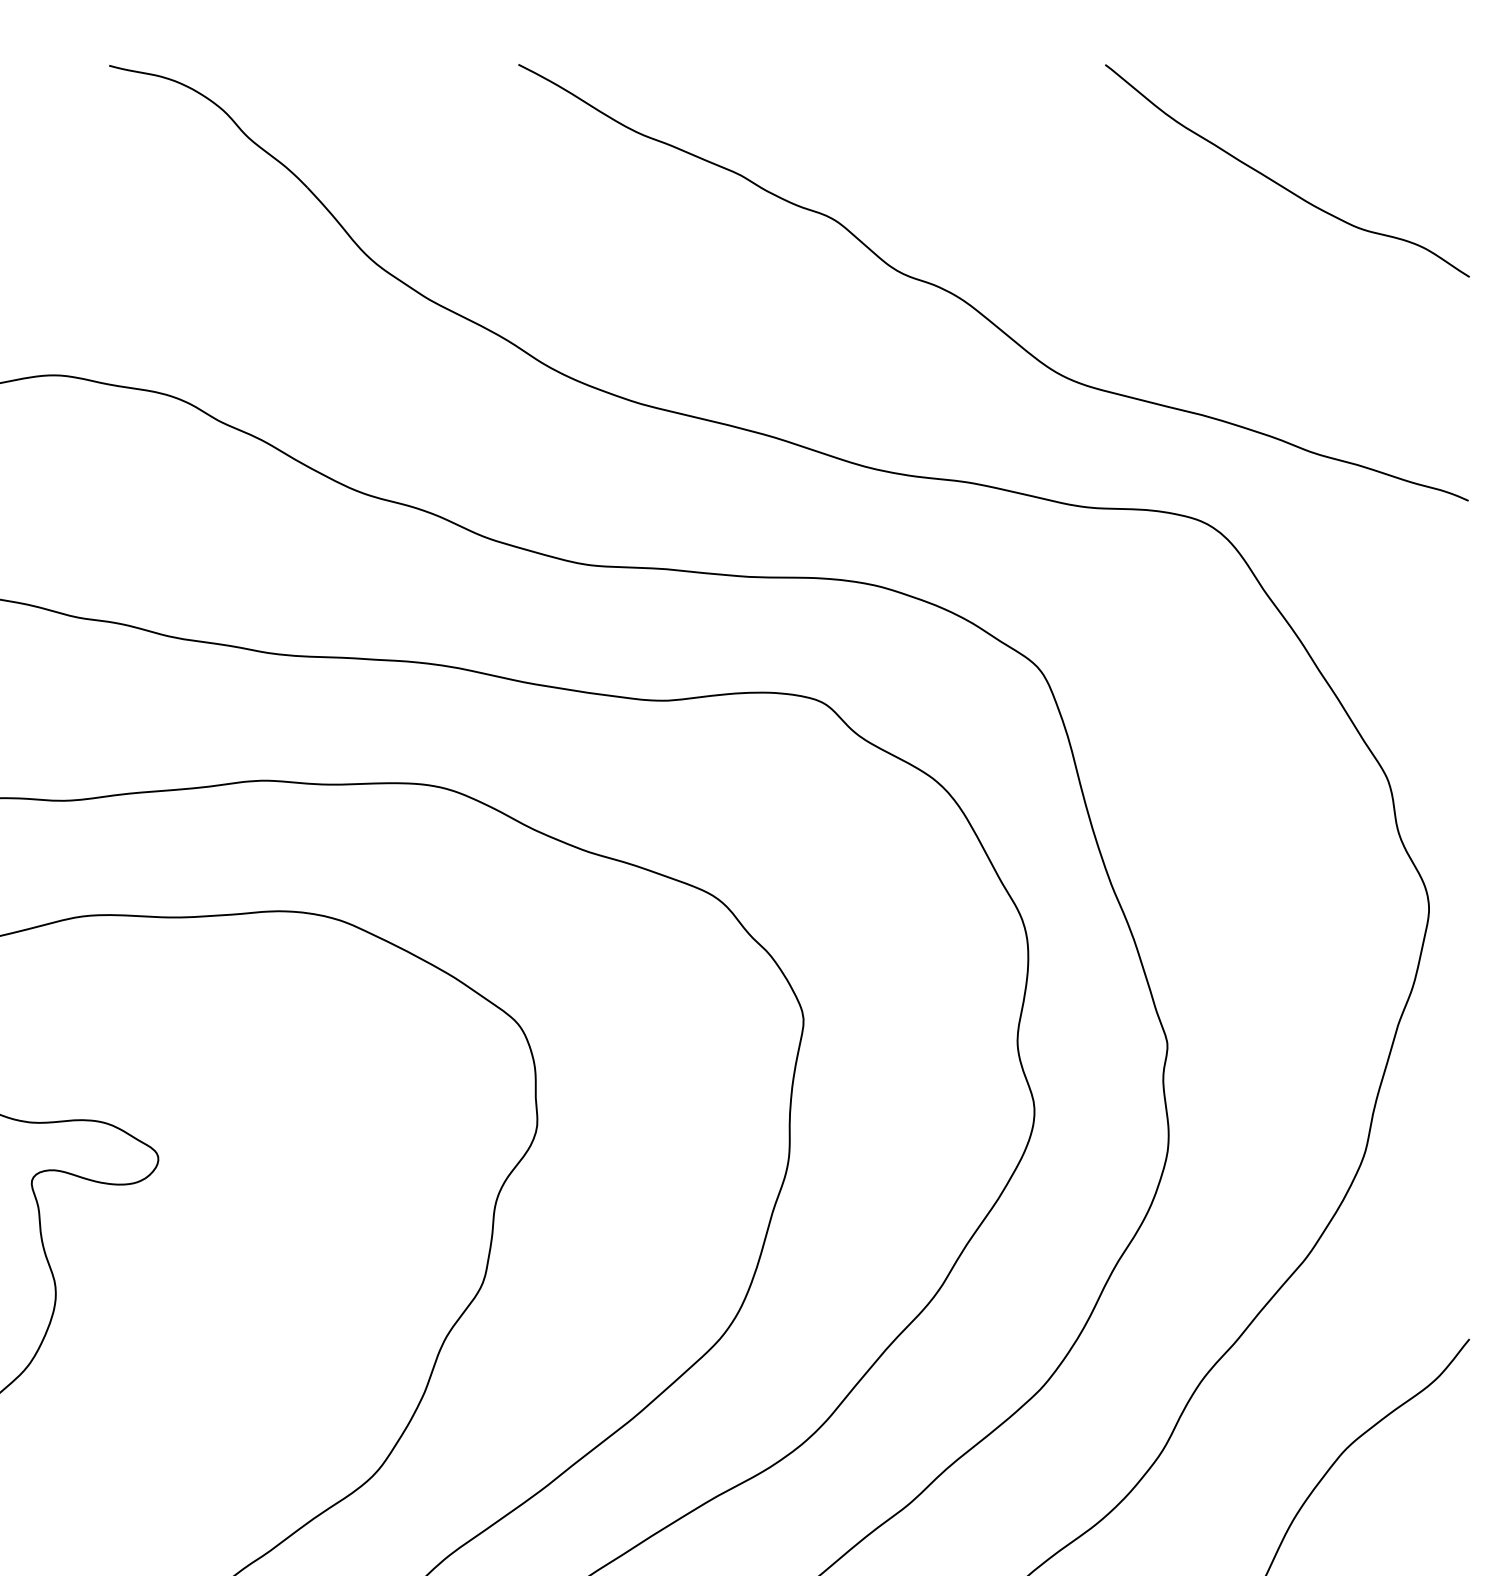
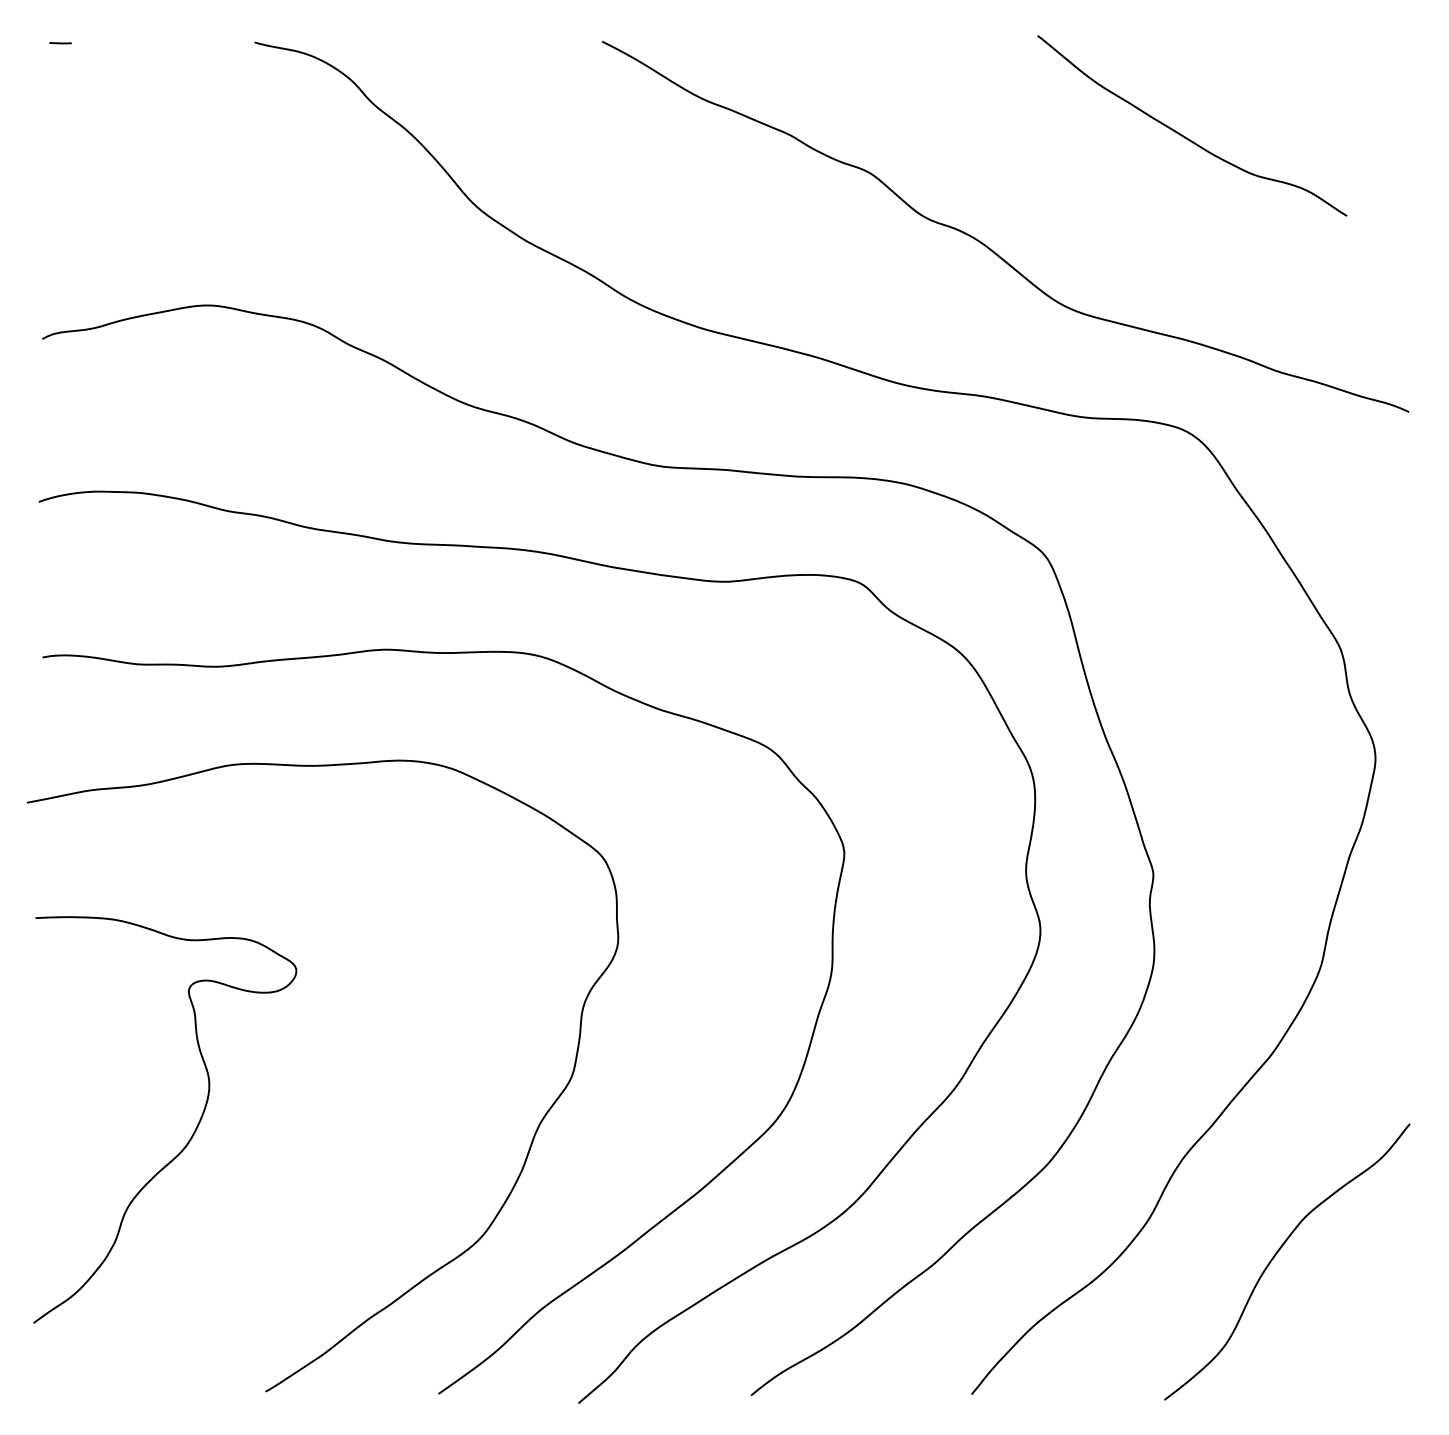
curve: (1281, 184) -> (1187, 137), moved

